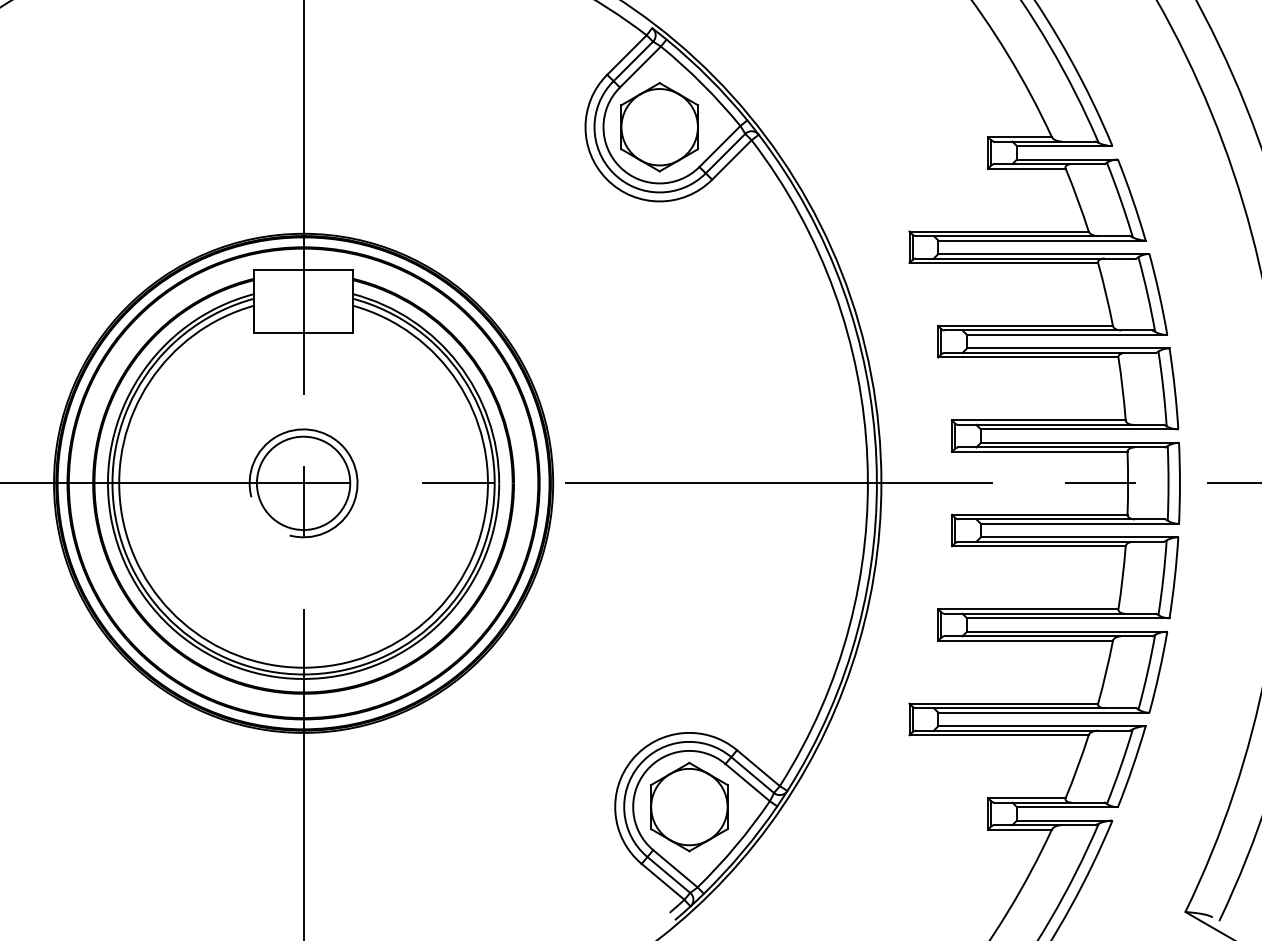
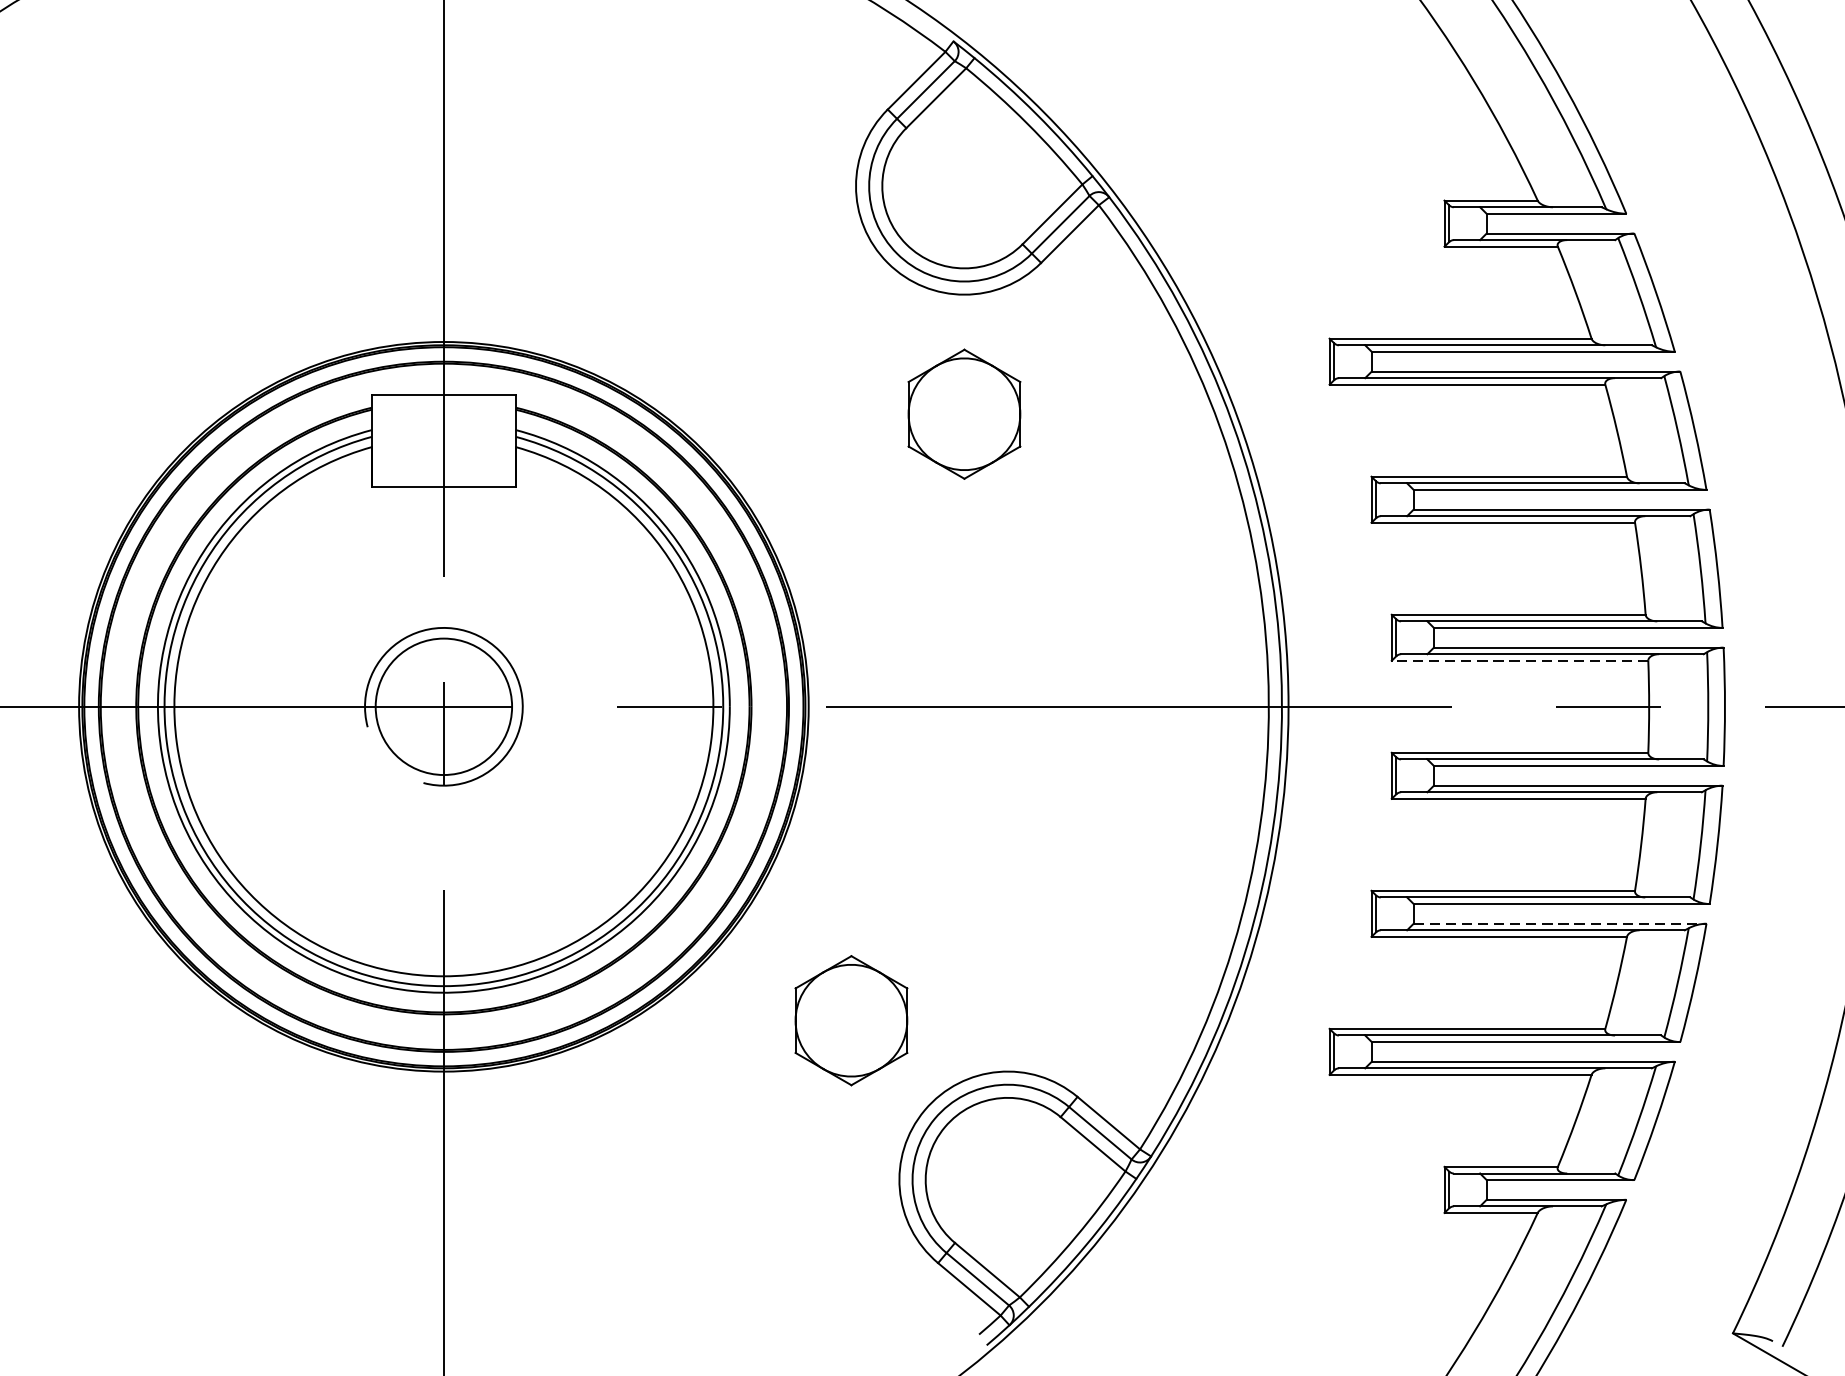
part: (659, 127) -> (964, 414), moved
line: (1039, 451) -> (1519, 660), solid -> dashed
line: (1067, 631) -> (1560, 923), solid -> dashed
part: (689, 806) -> (851, 1019), moved

